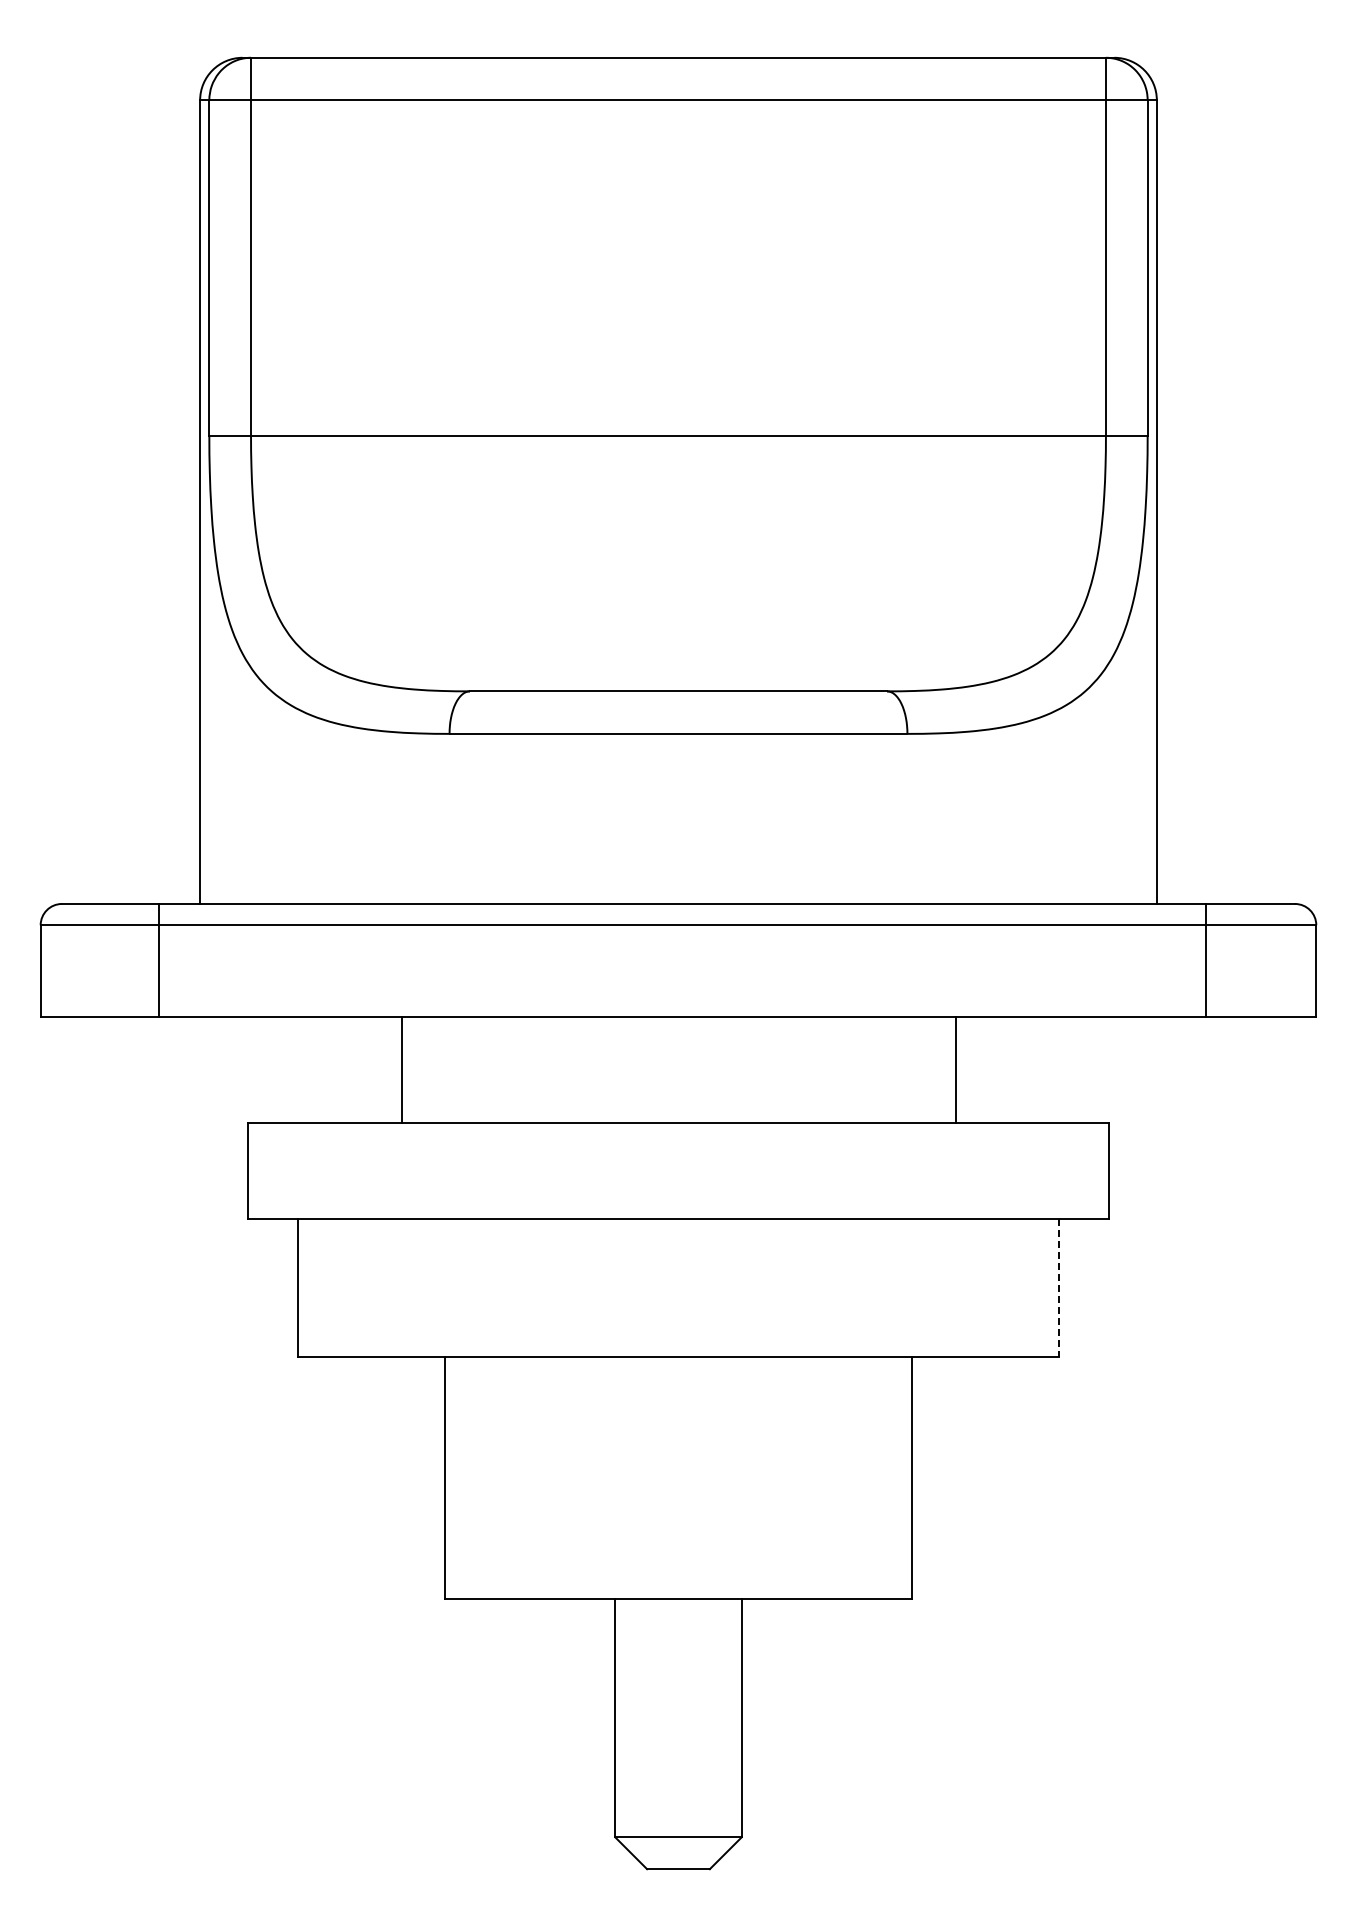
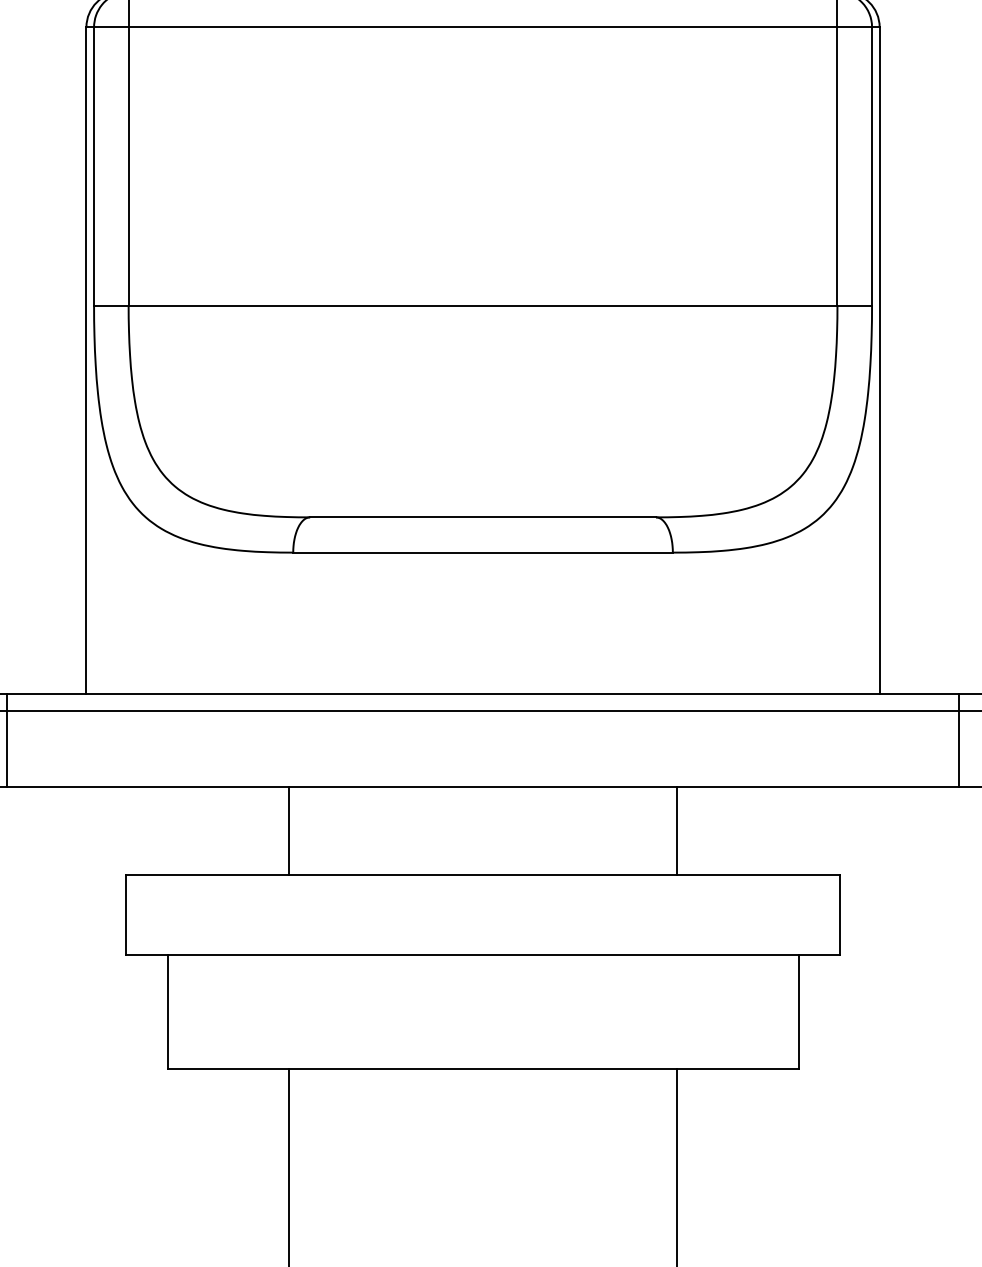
line: (159, 959) -> (7, 739), moved
line: (1205, 959) -> (958, 739), moved
line: (401, 1069) -> (289, 830), moved
line: (956, 1069) -> (677, 830), moved
line: (1059, 1288) -> (798, 1012), dashed -> solid

